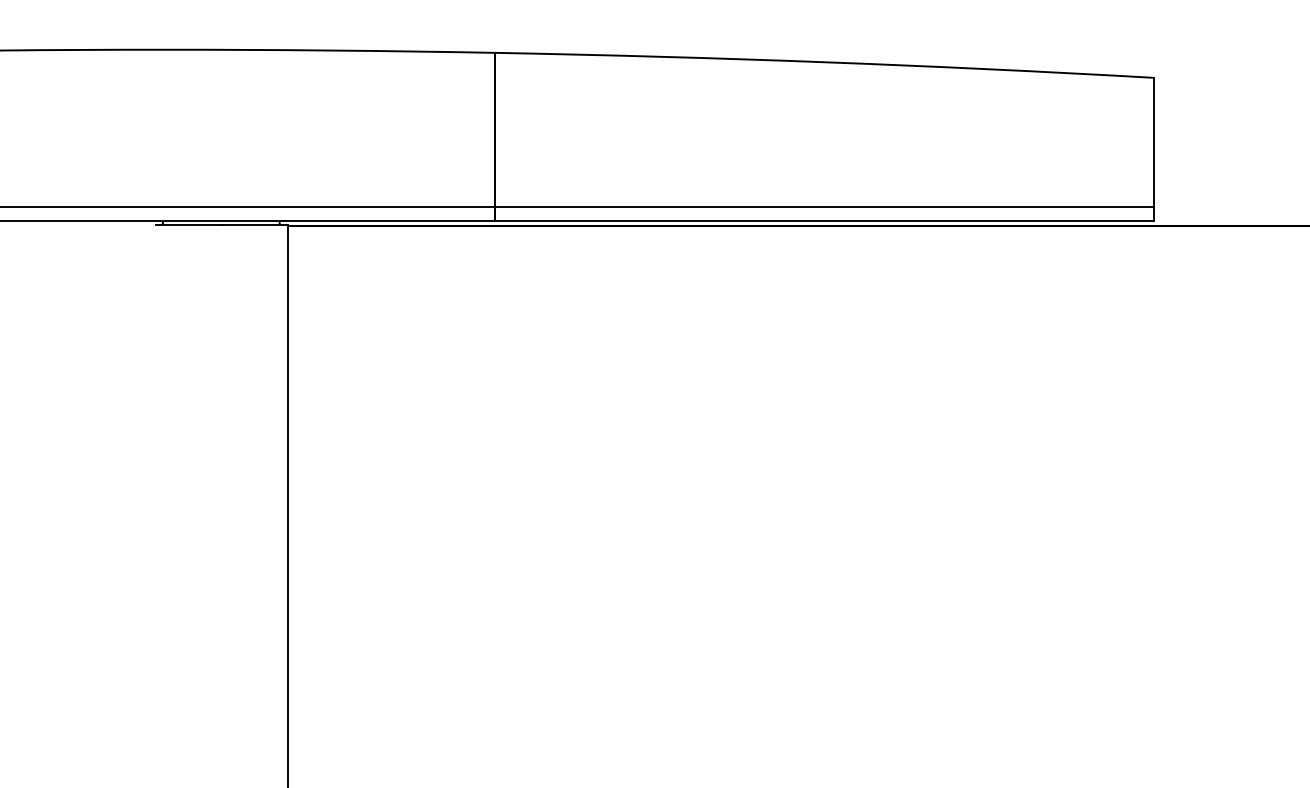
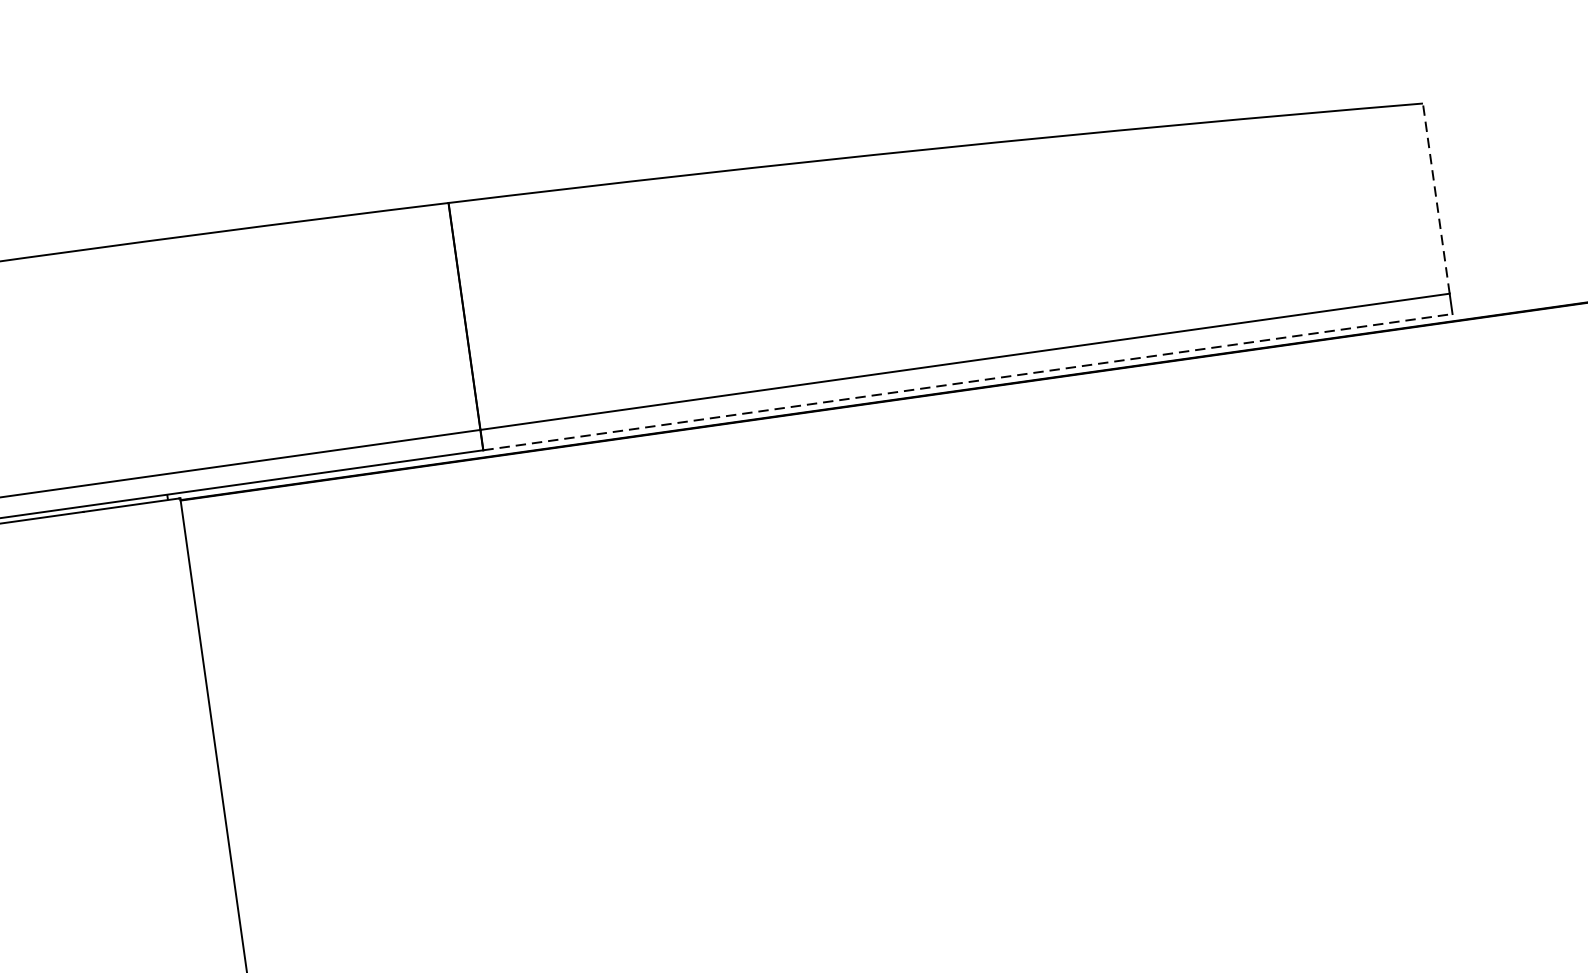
line: (1153, 142) -> (1436, 198), solid -> dashed
line: (824, 221) -> (968, 382), solid -> dashed

